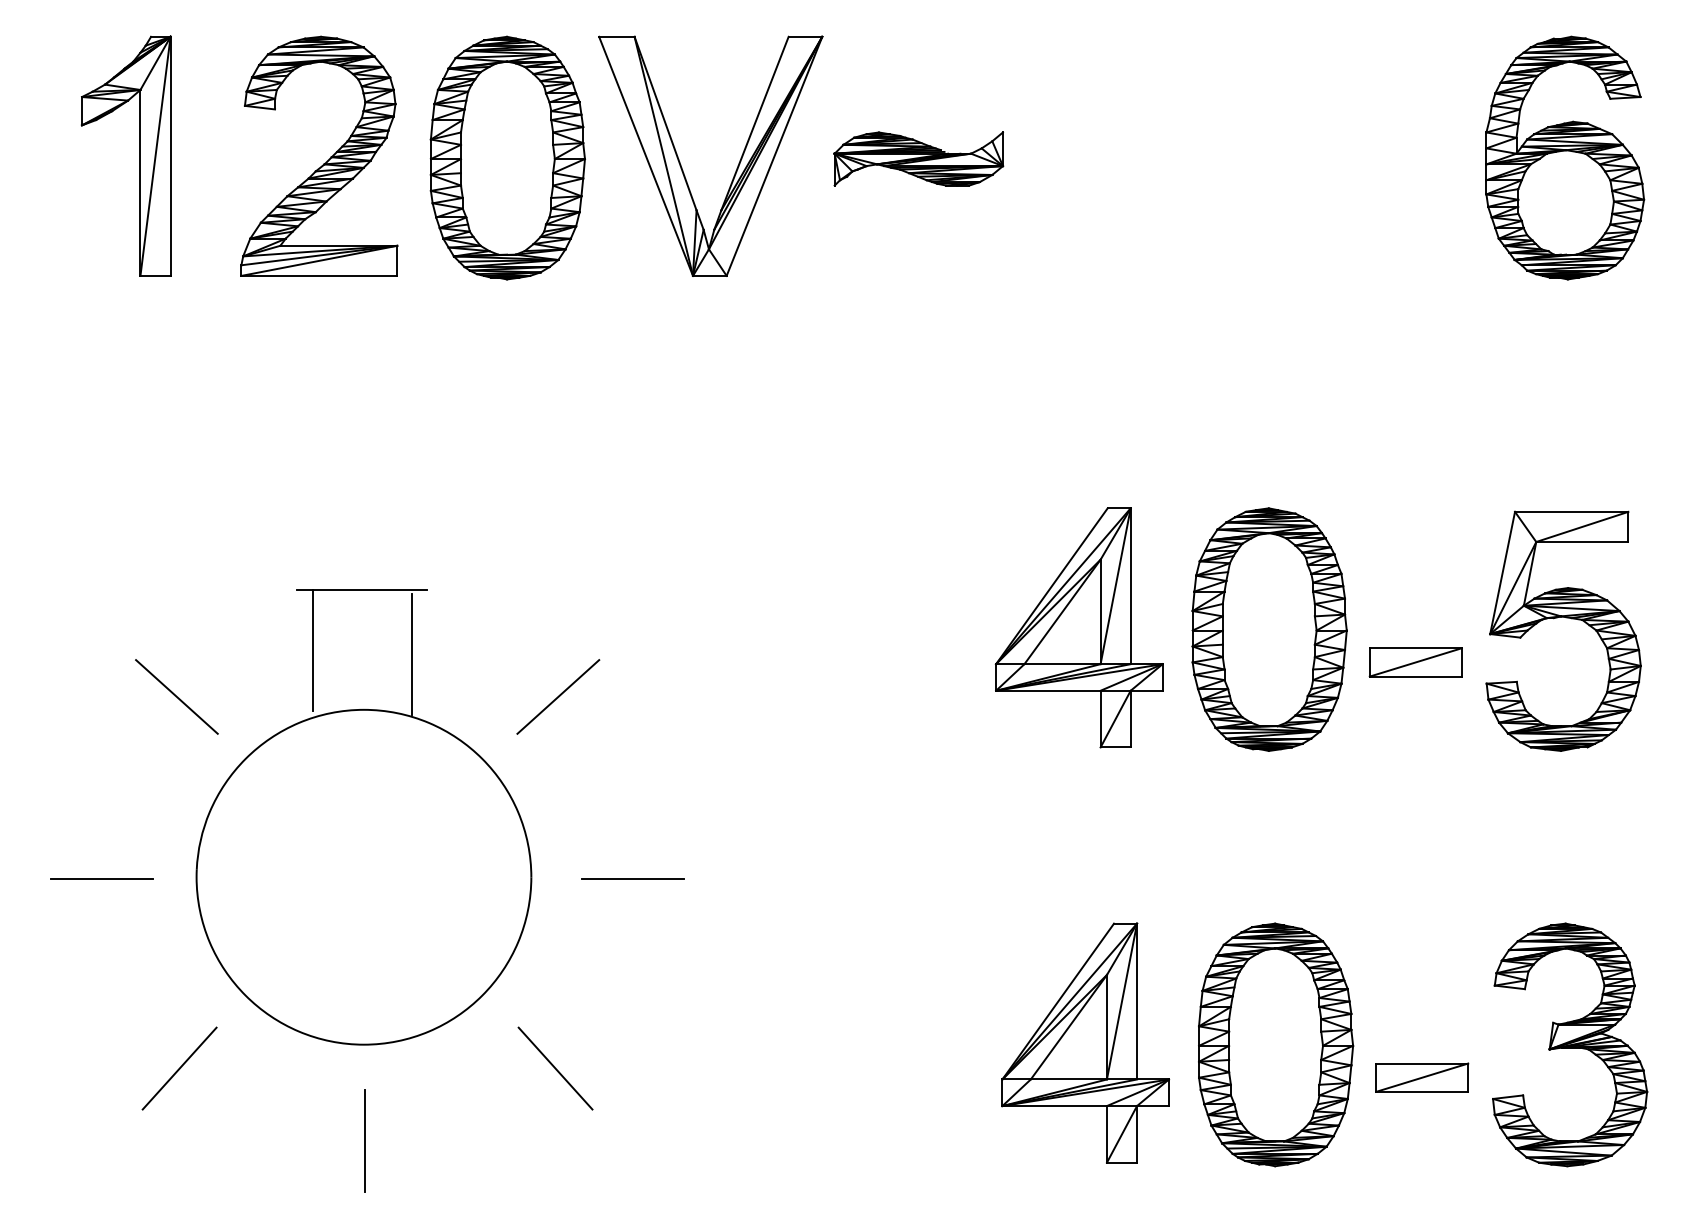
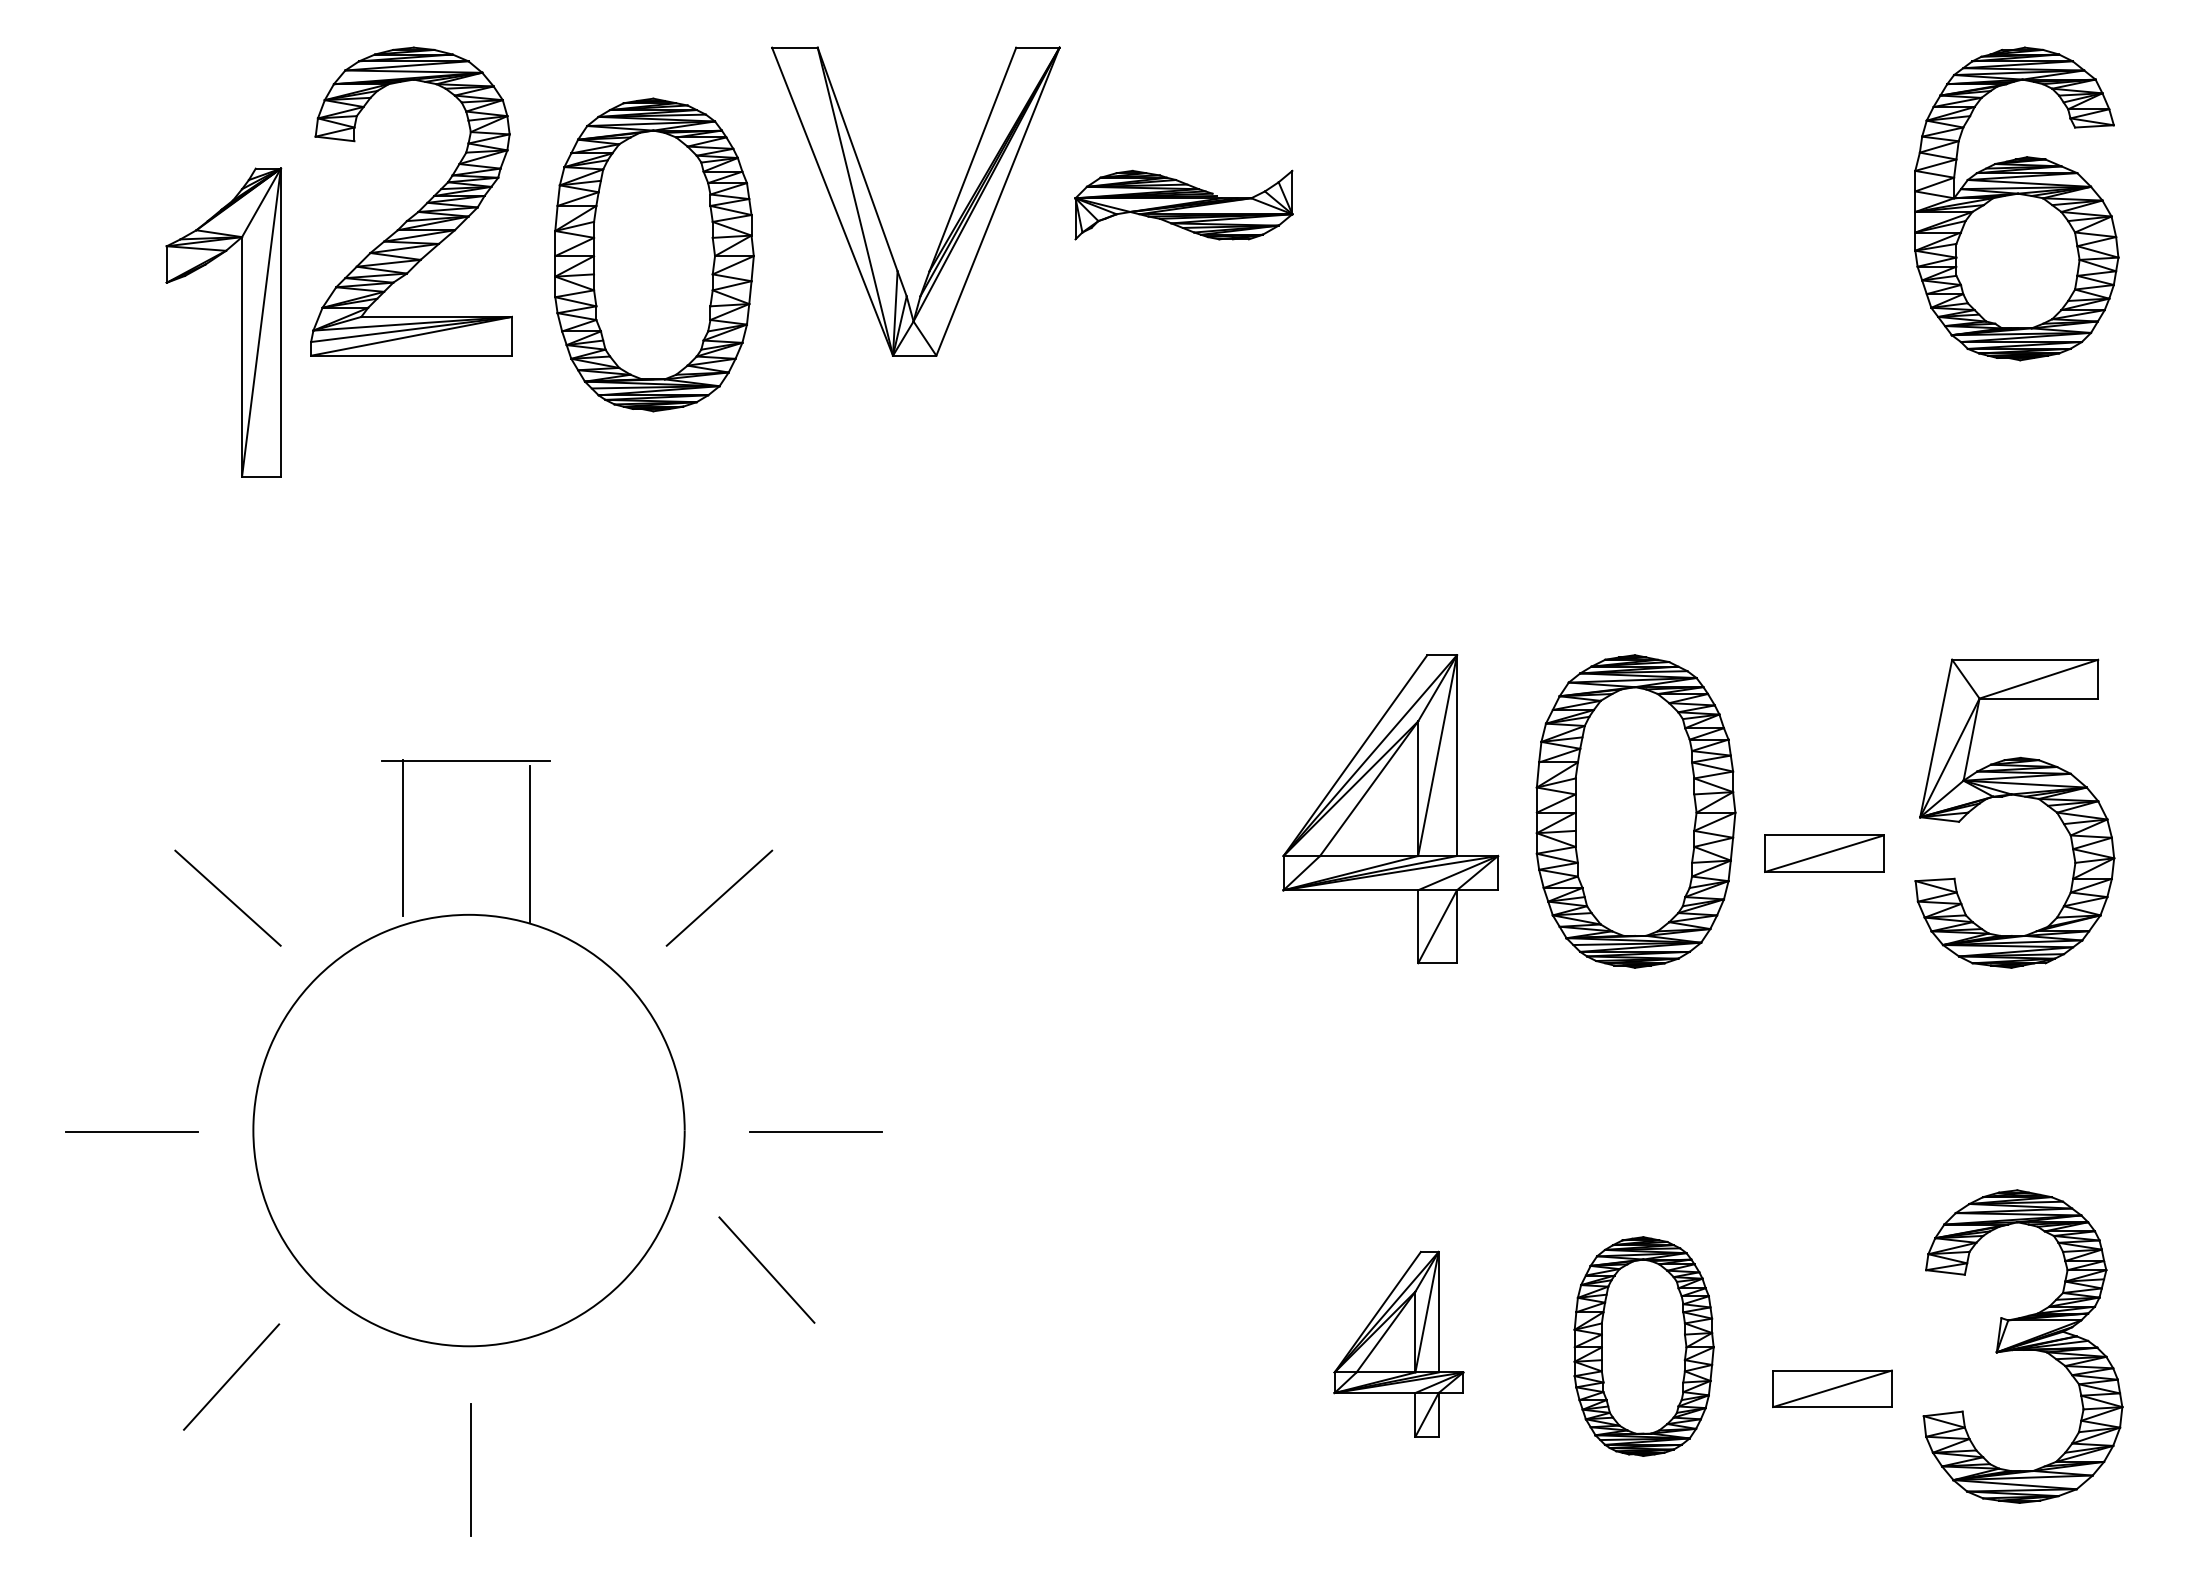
part: (140, 156) -> (241, 322), moved
part: (507, 157) -> (654, 254), moved
part: (1085, 1043) -> (1398, 1344), size x0.6
part: (1275, 1044) -> (1643, 1346), size x0.7
line: (555, 1068) -> (766, 1269), moved

